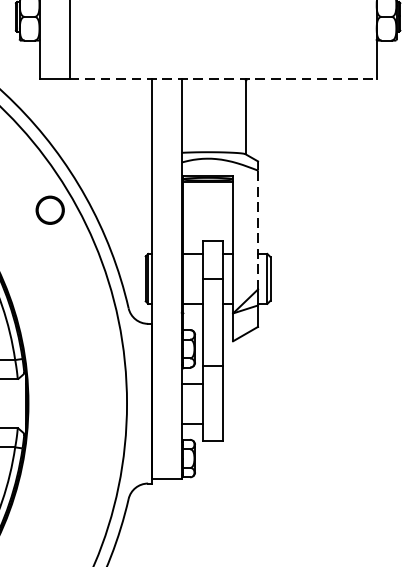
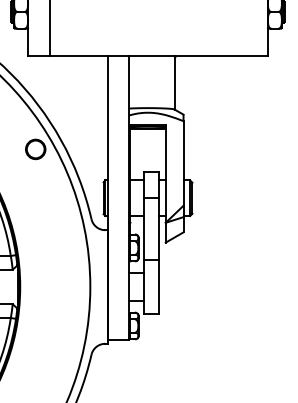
line: (224, 79) -> (159, 56), dashed -> solid
line: (258, 228) -> (183, 162), dashed -> solid

